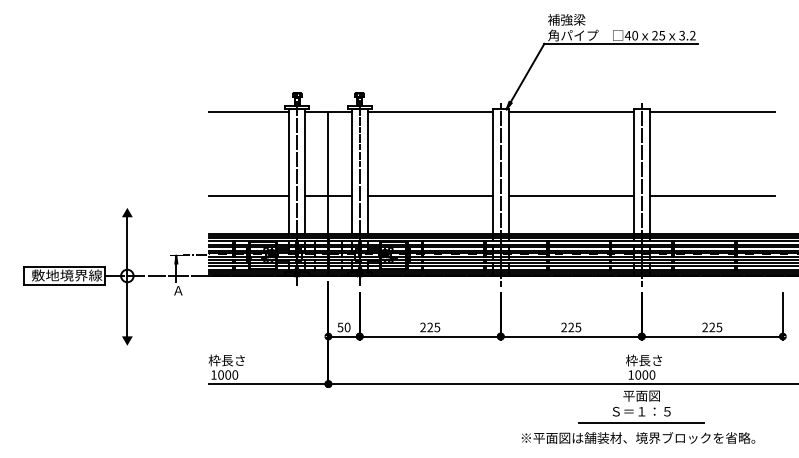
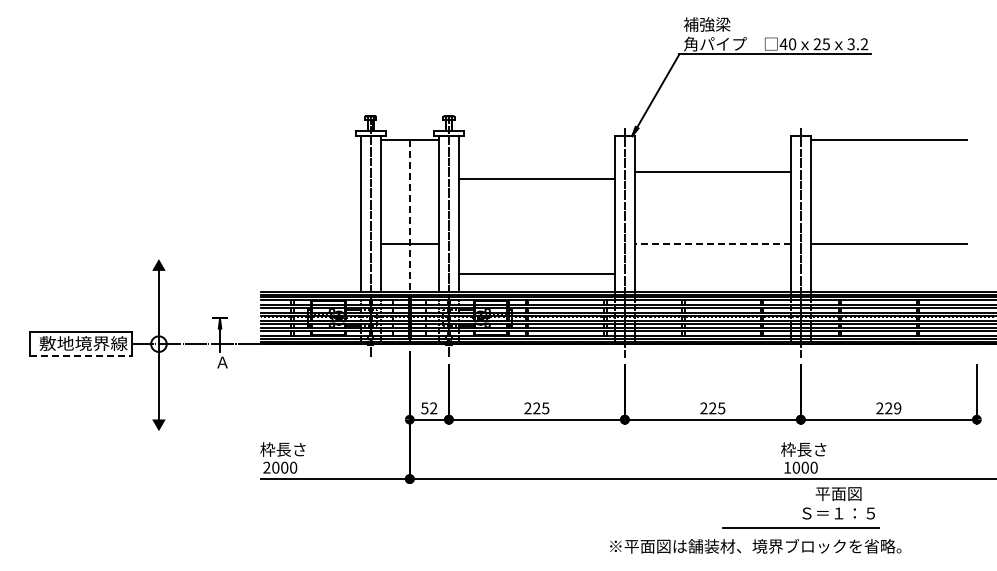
line: (248, 112) -> (310, 140), removed
line: (429, 112) -> (536, 179), moved
line: (570, 112) -> (712, 172), moved
line: (328, 174) -> (409, 217), solid -> dashed
line: (248, 195) -> (310, 243), removed
line: (429, 195) -> (536, 273), moved
line: (570, 195) -> (712, 243), solid -> dashed
line: (195, 255) -> (243, 318), removed
line: (64, 285) -> (80, 355), solid -> dashed
text: (347, 327) -> (433, 408), 50 -> 52
text: (719, 327) -> (897, 408), 225 -> 229
text: (213, 374) -> (266, 467), 1000 -> 2000
text: (641, 403) -> (838, 503), moved
text: (638, 438) -> (755, 546), moved

